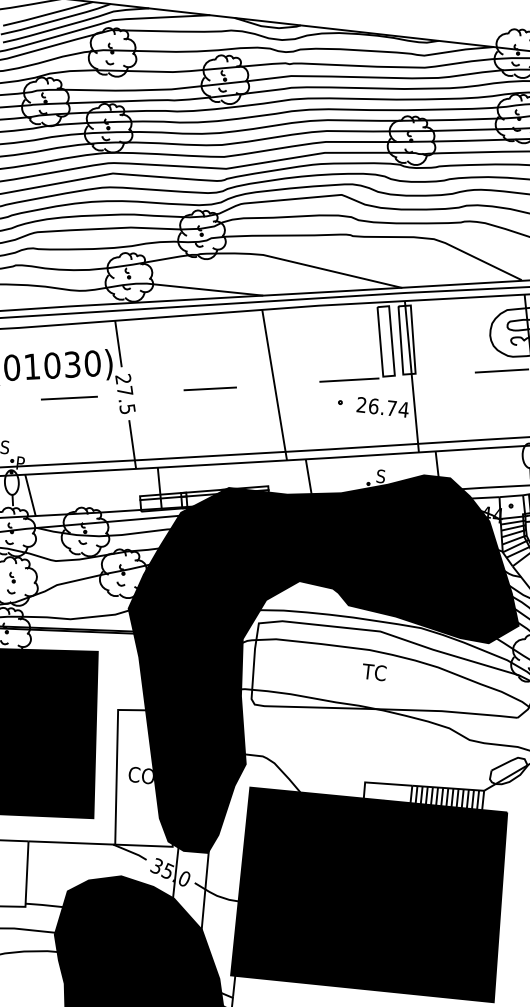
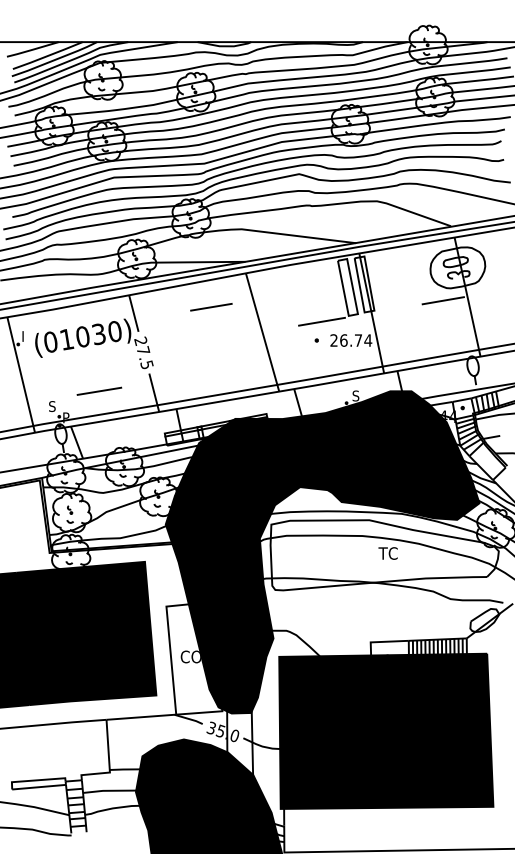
line: (210, 389) -> (211, 307), moved
line: (69, 397) -> (99, 390), moved
text: (373, 672) -> (387, 553), moved

